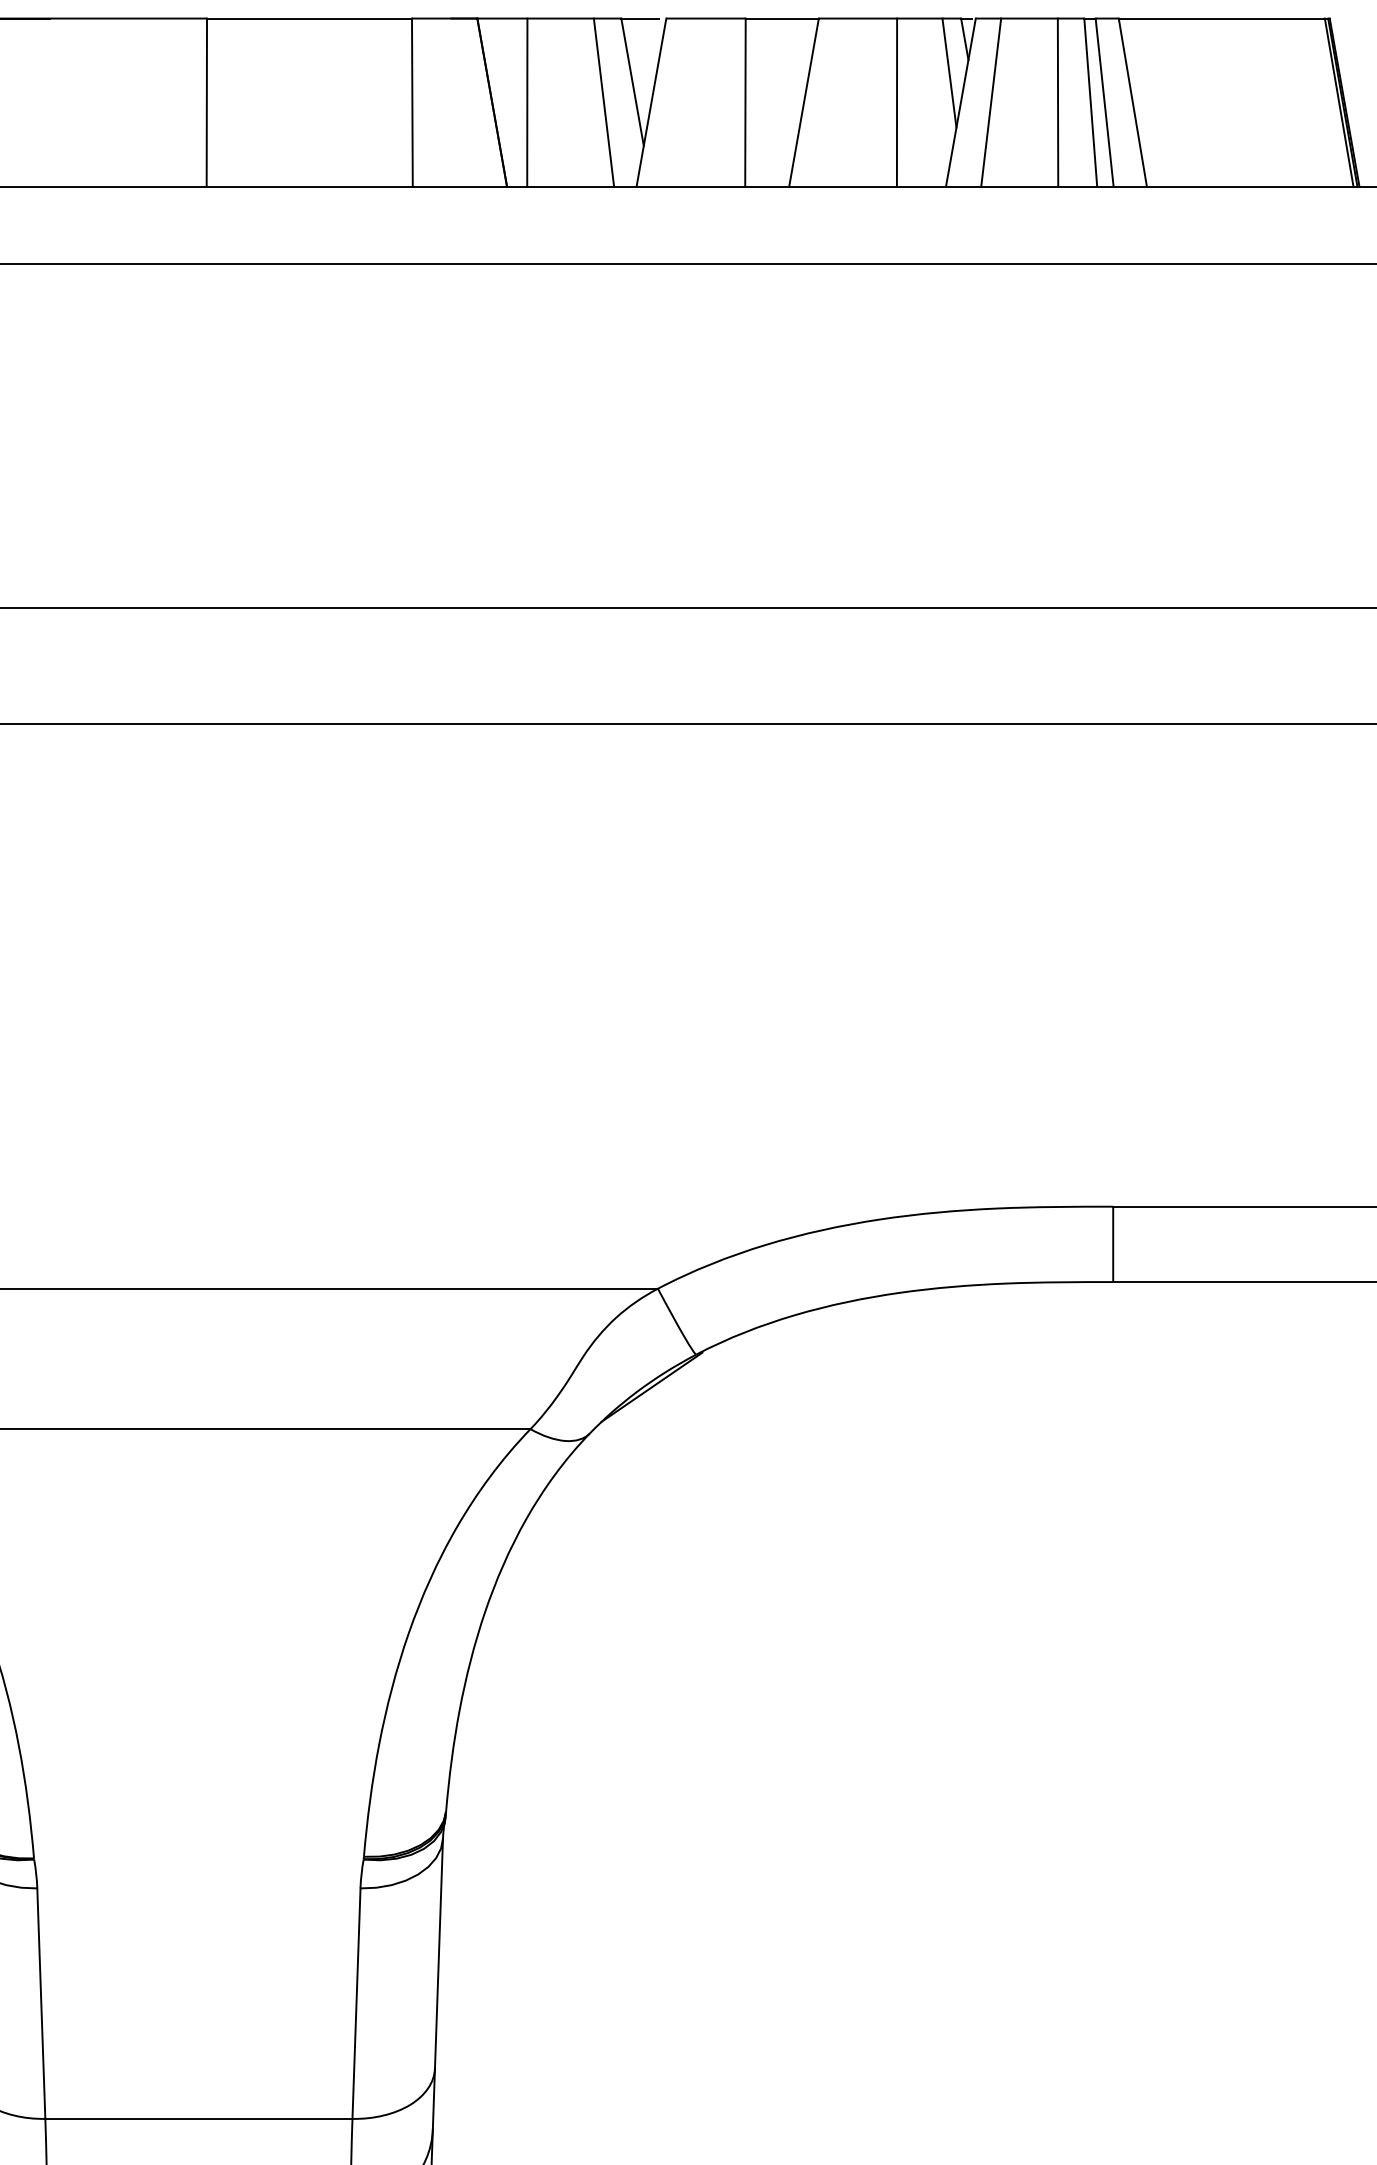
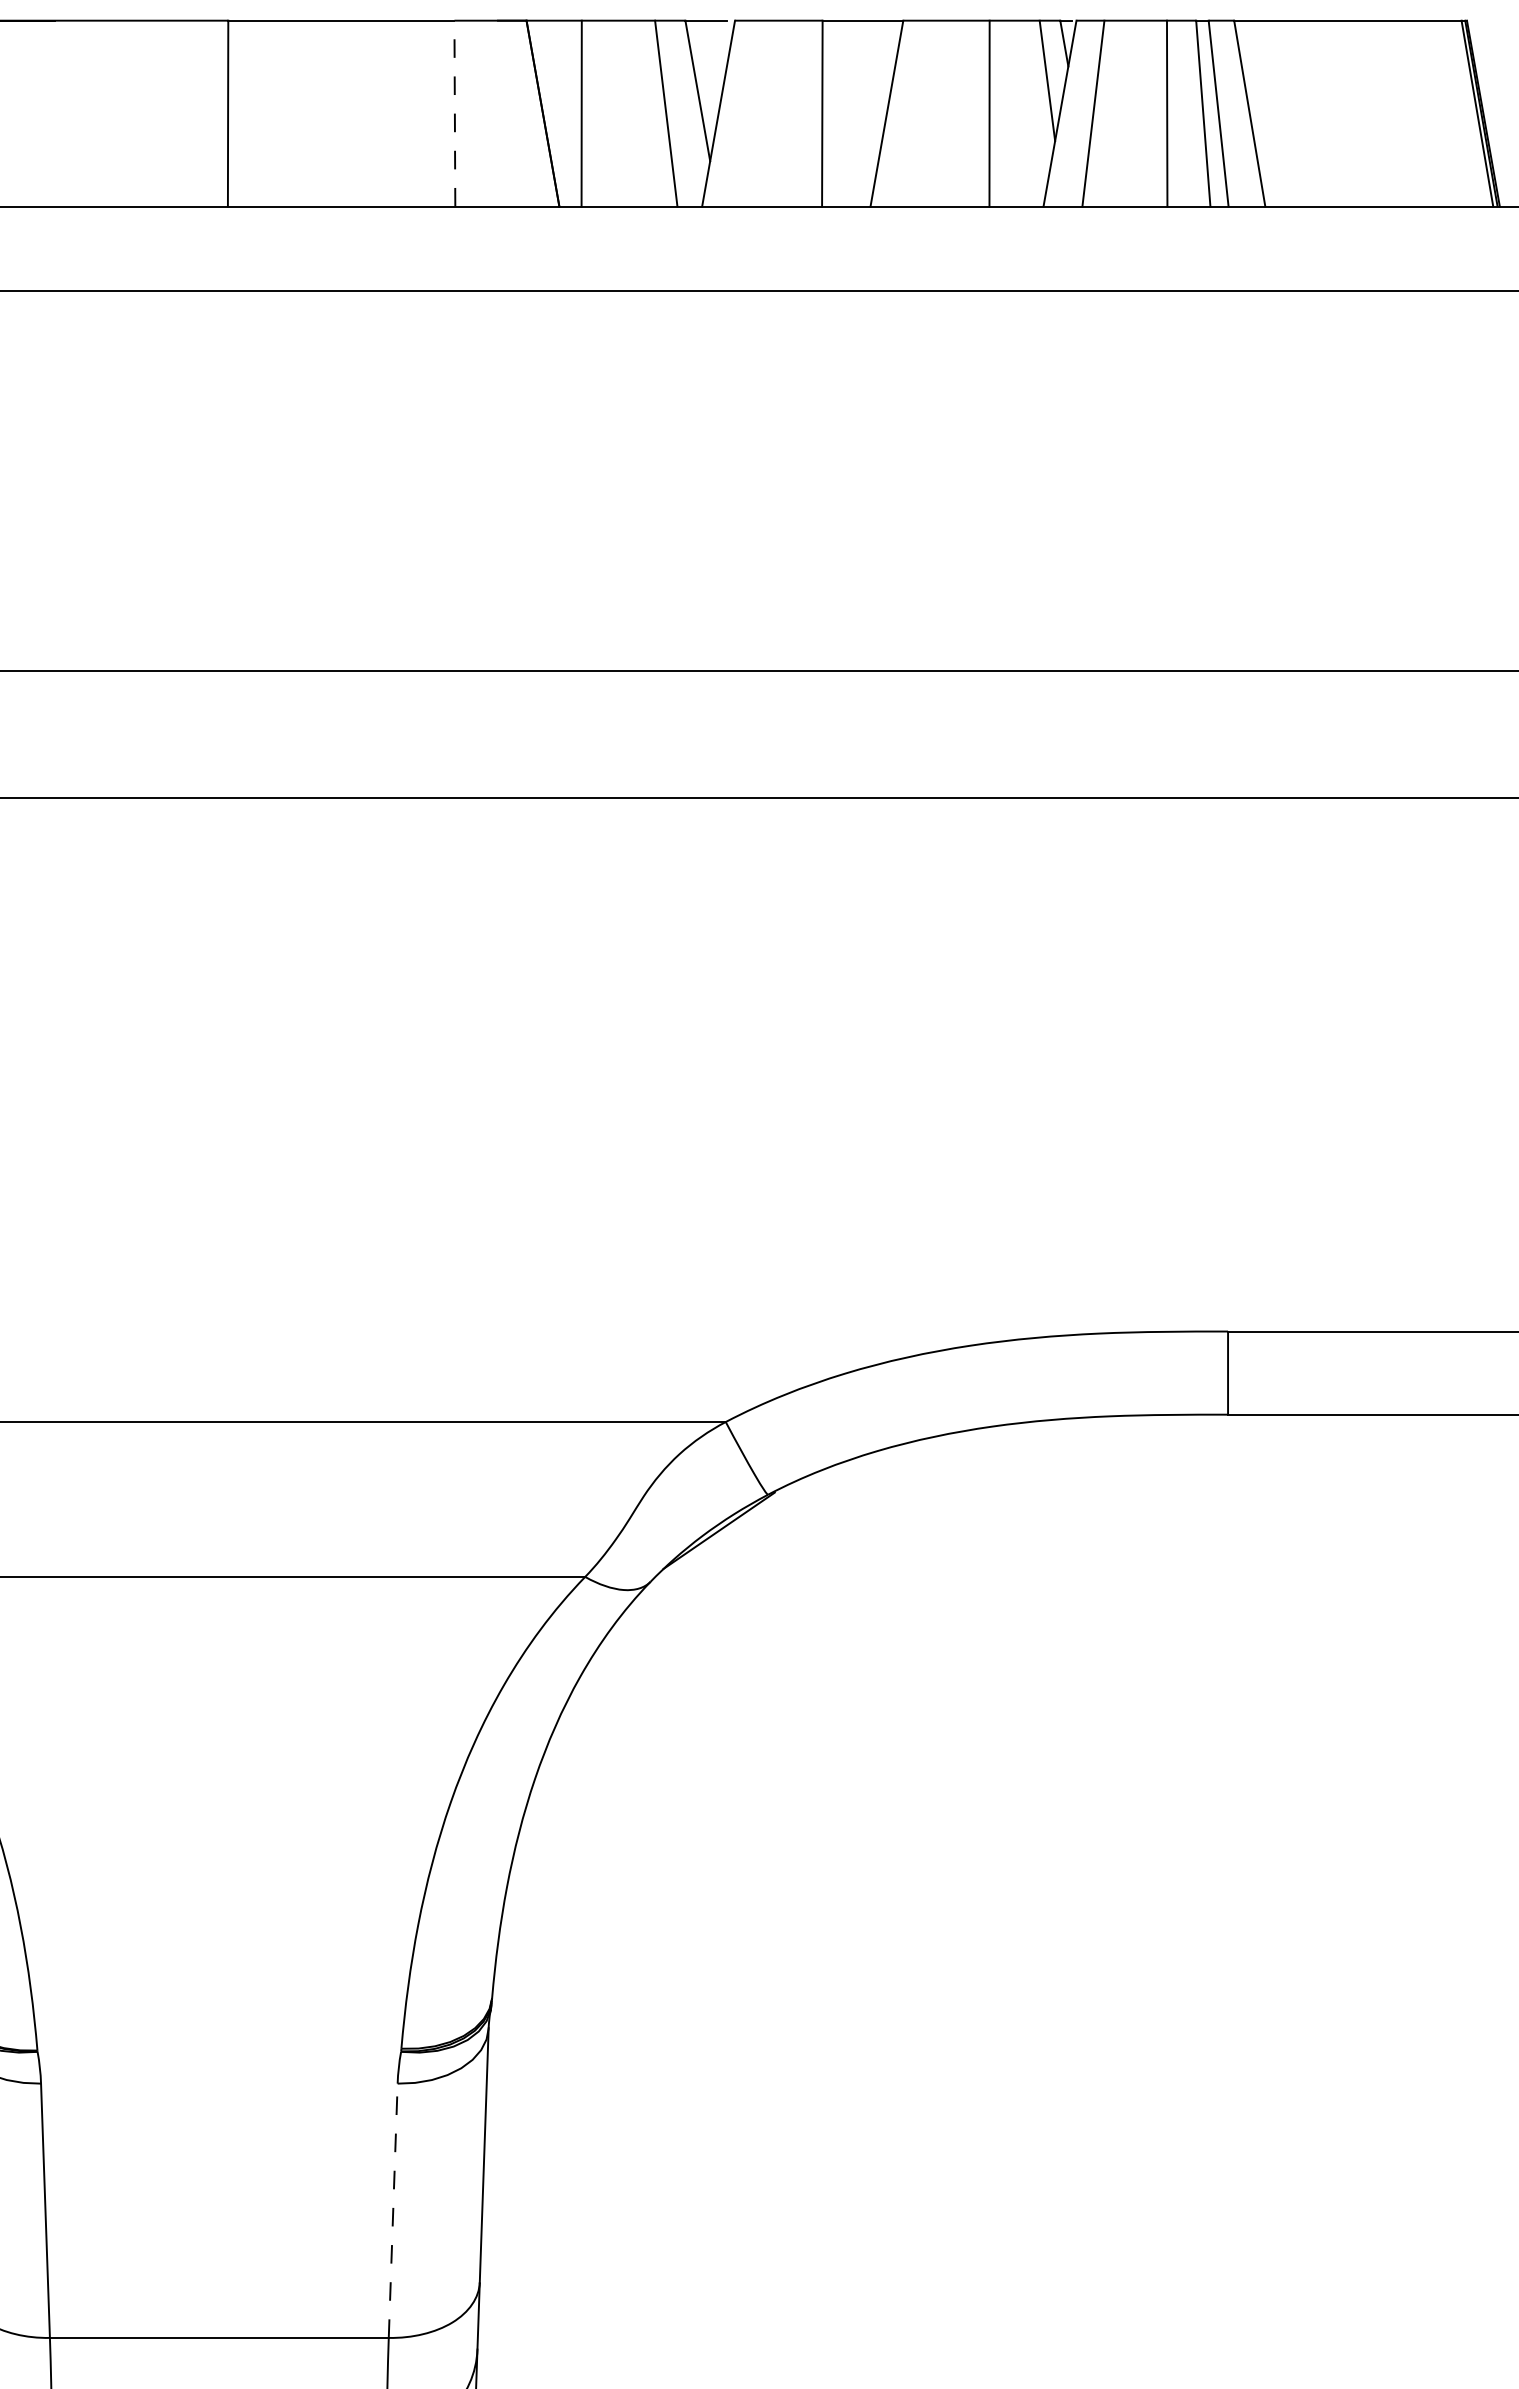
line: (412, 102) -> (454, 113), solid -> dashed
line: (356, 2003) -> (393, 2210), solid -> dashed

